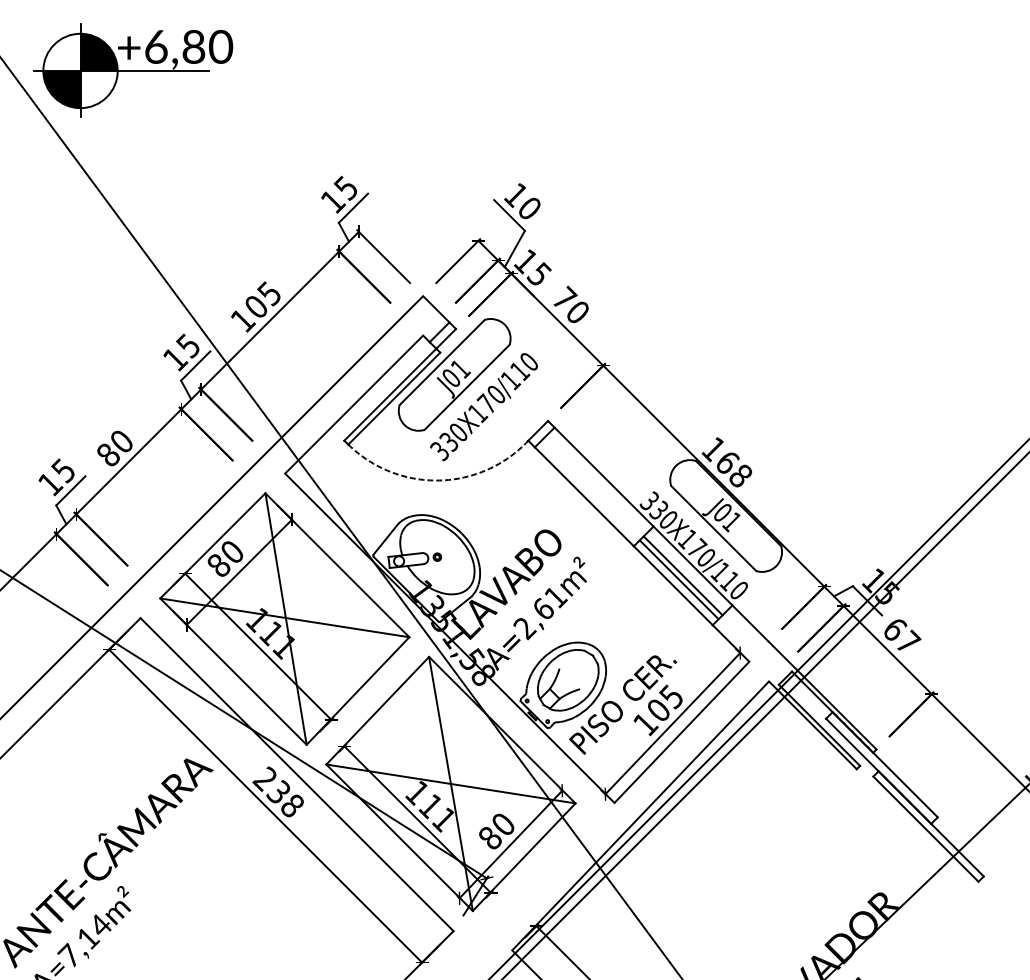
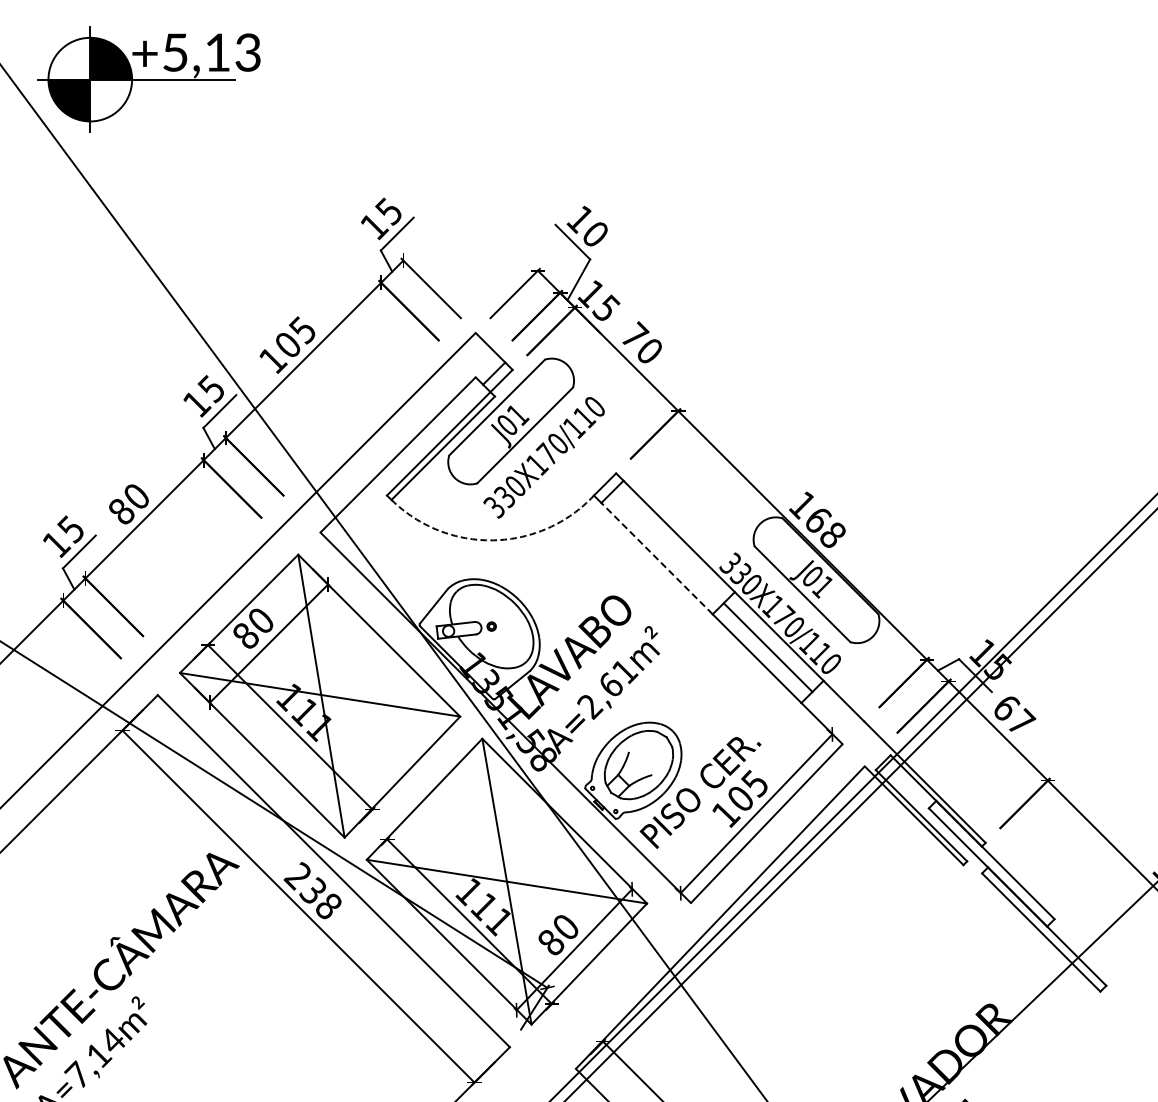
text: (189, 46) -> (212, 52), +6,80 -> +5,13
line: (584, 496) -> (657, 558), solid -> dashed
line: (679, 579) -> (763, 651), removed

